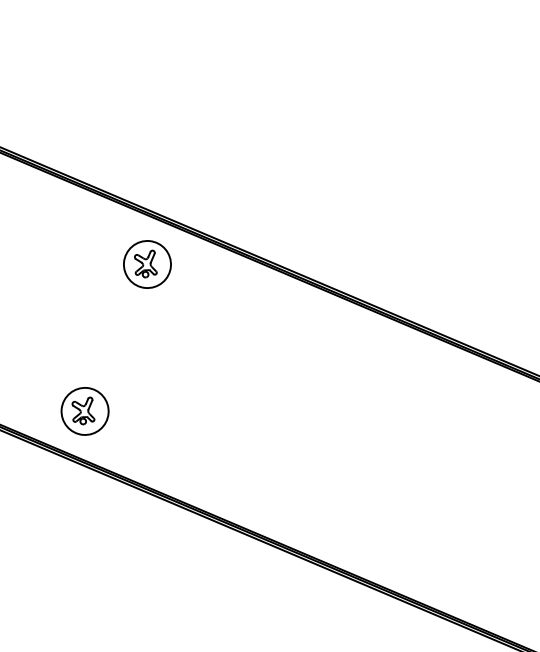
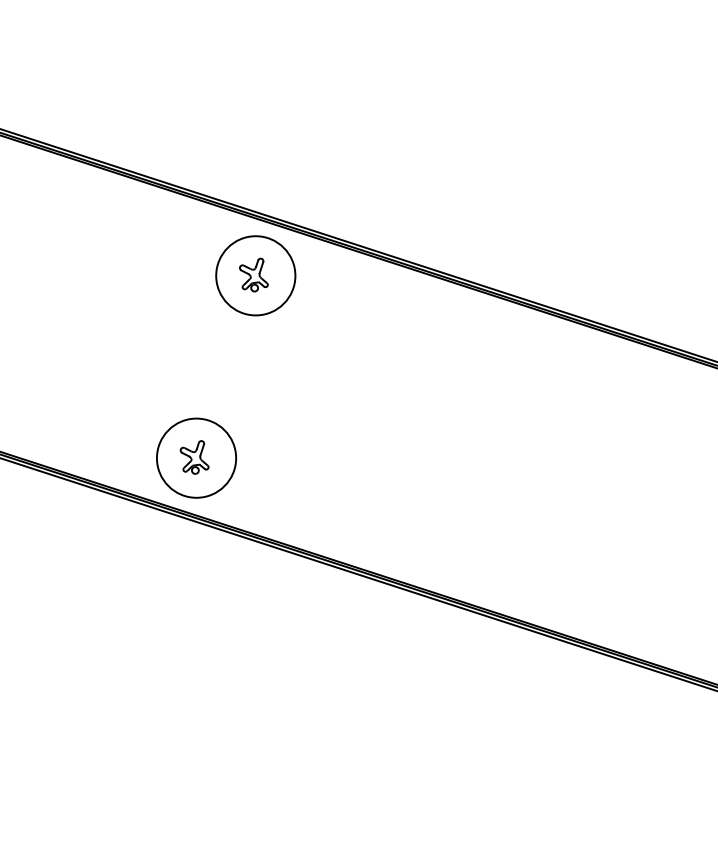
circle: (147, 264) -> (255, 275), size x1.4
circle: (85, 410) -> (196, 457), size x1.4

